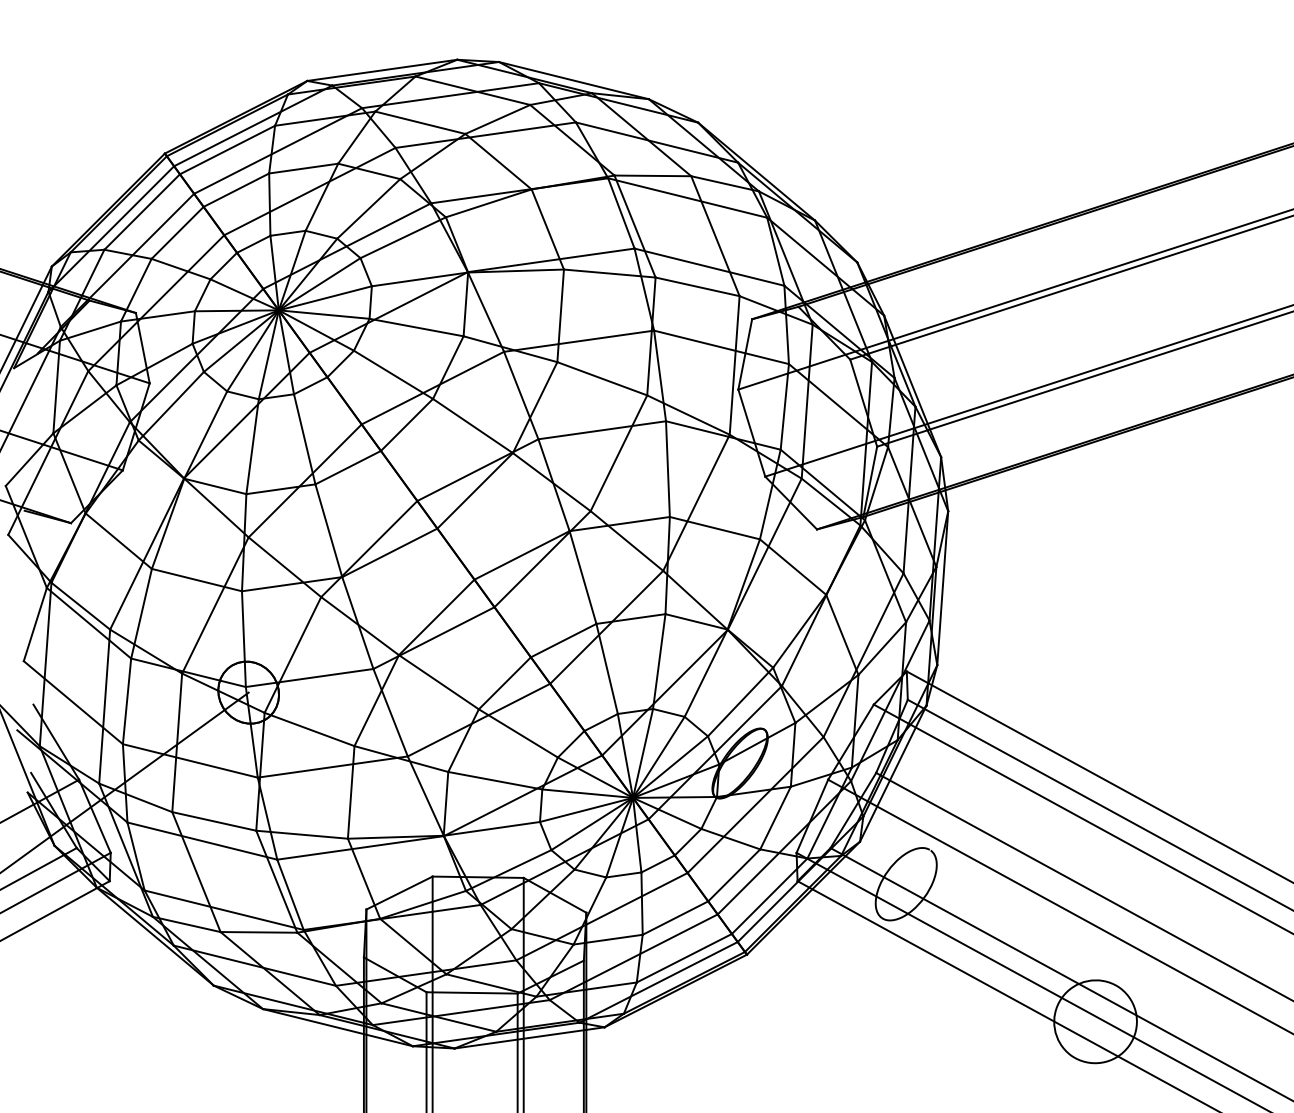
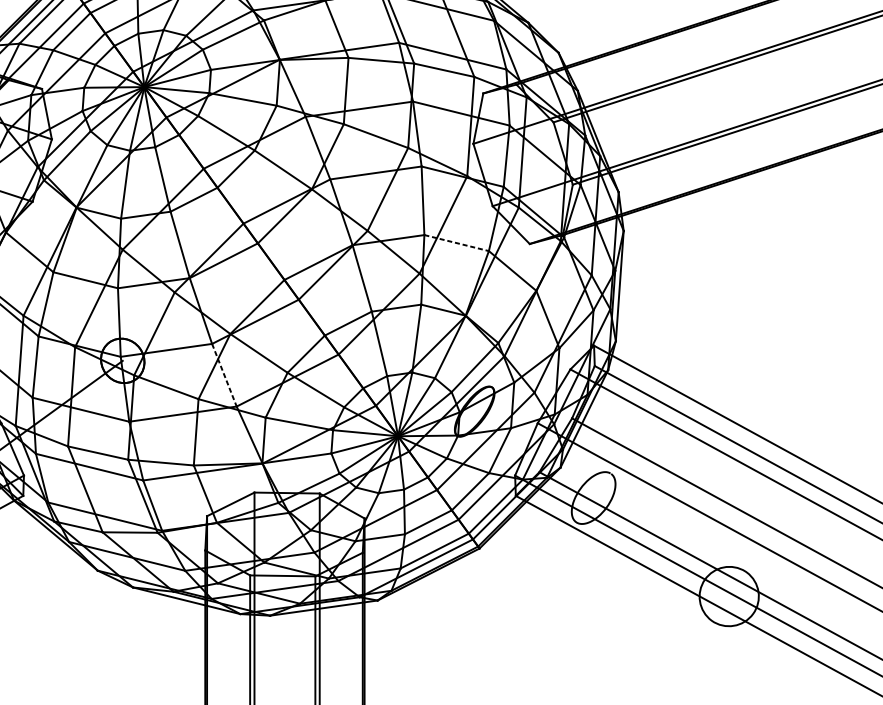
line: (715, 528) -> (457, 243), solid -> dashed
line: (390, 712) -> (224, 375), solid -> dashed

